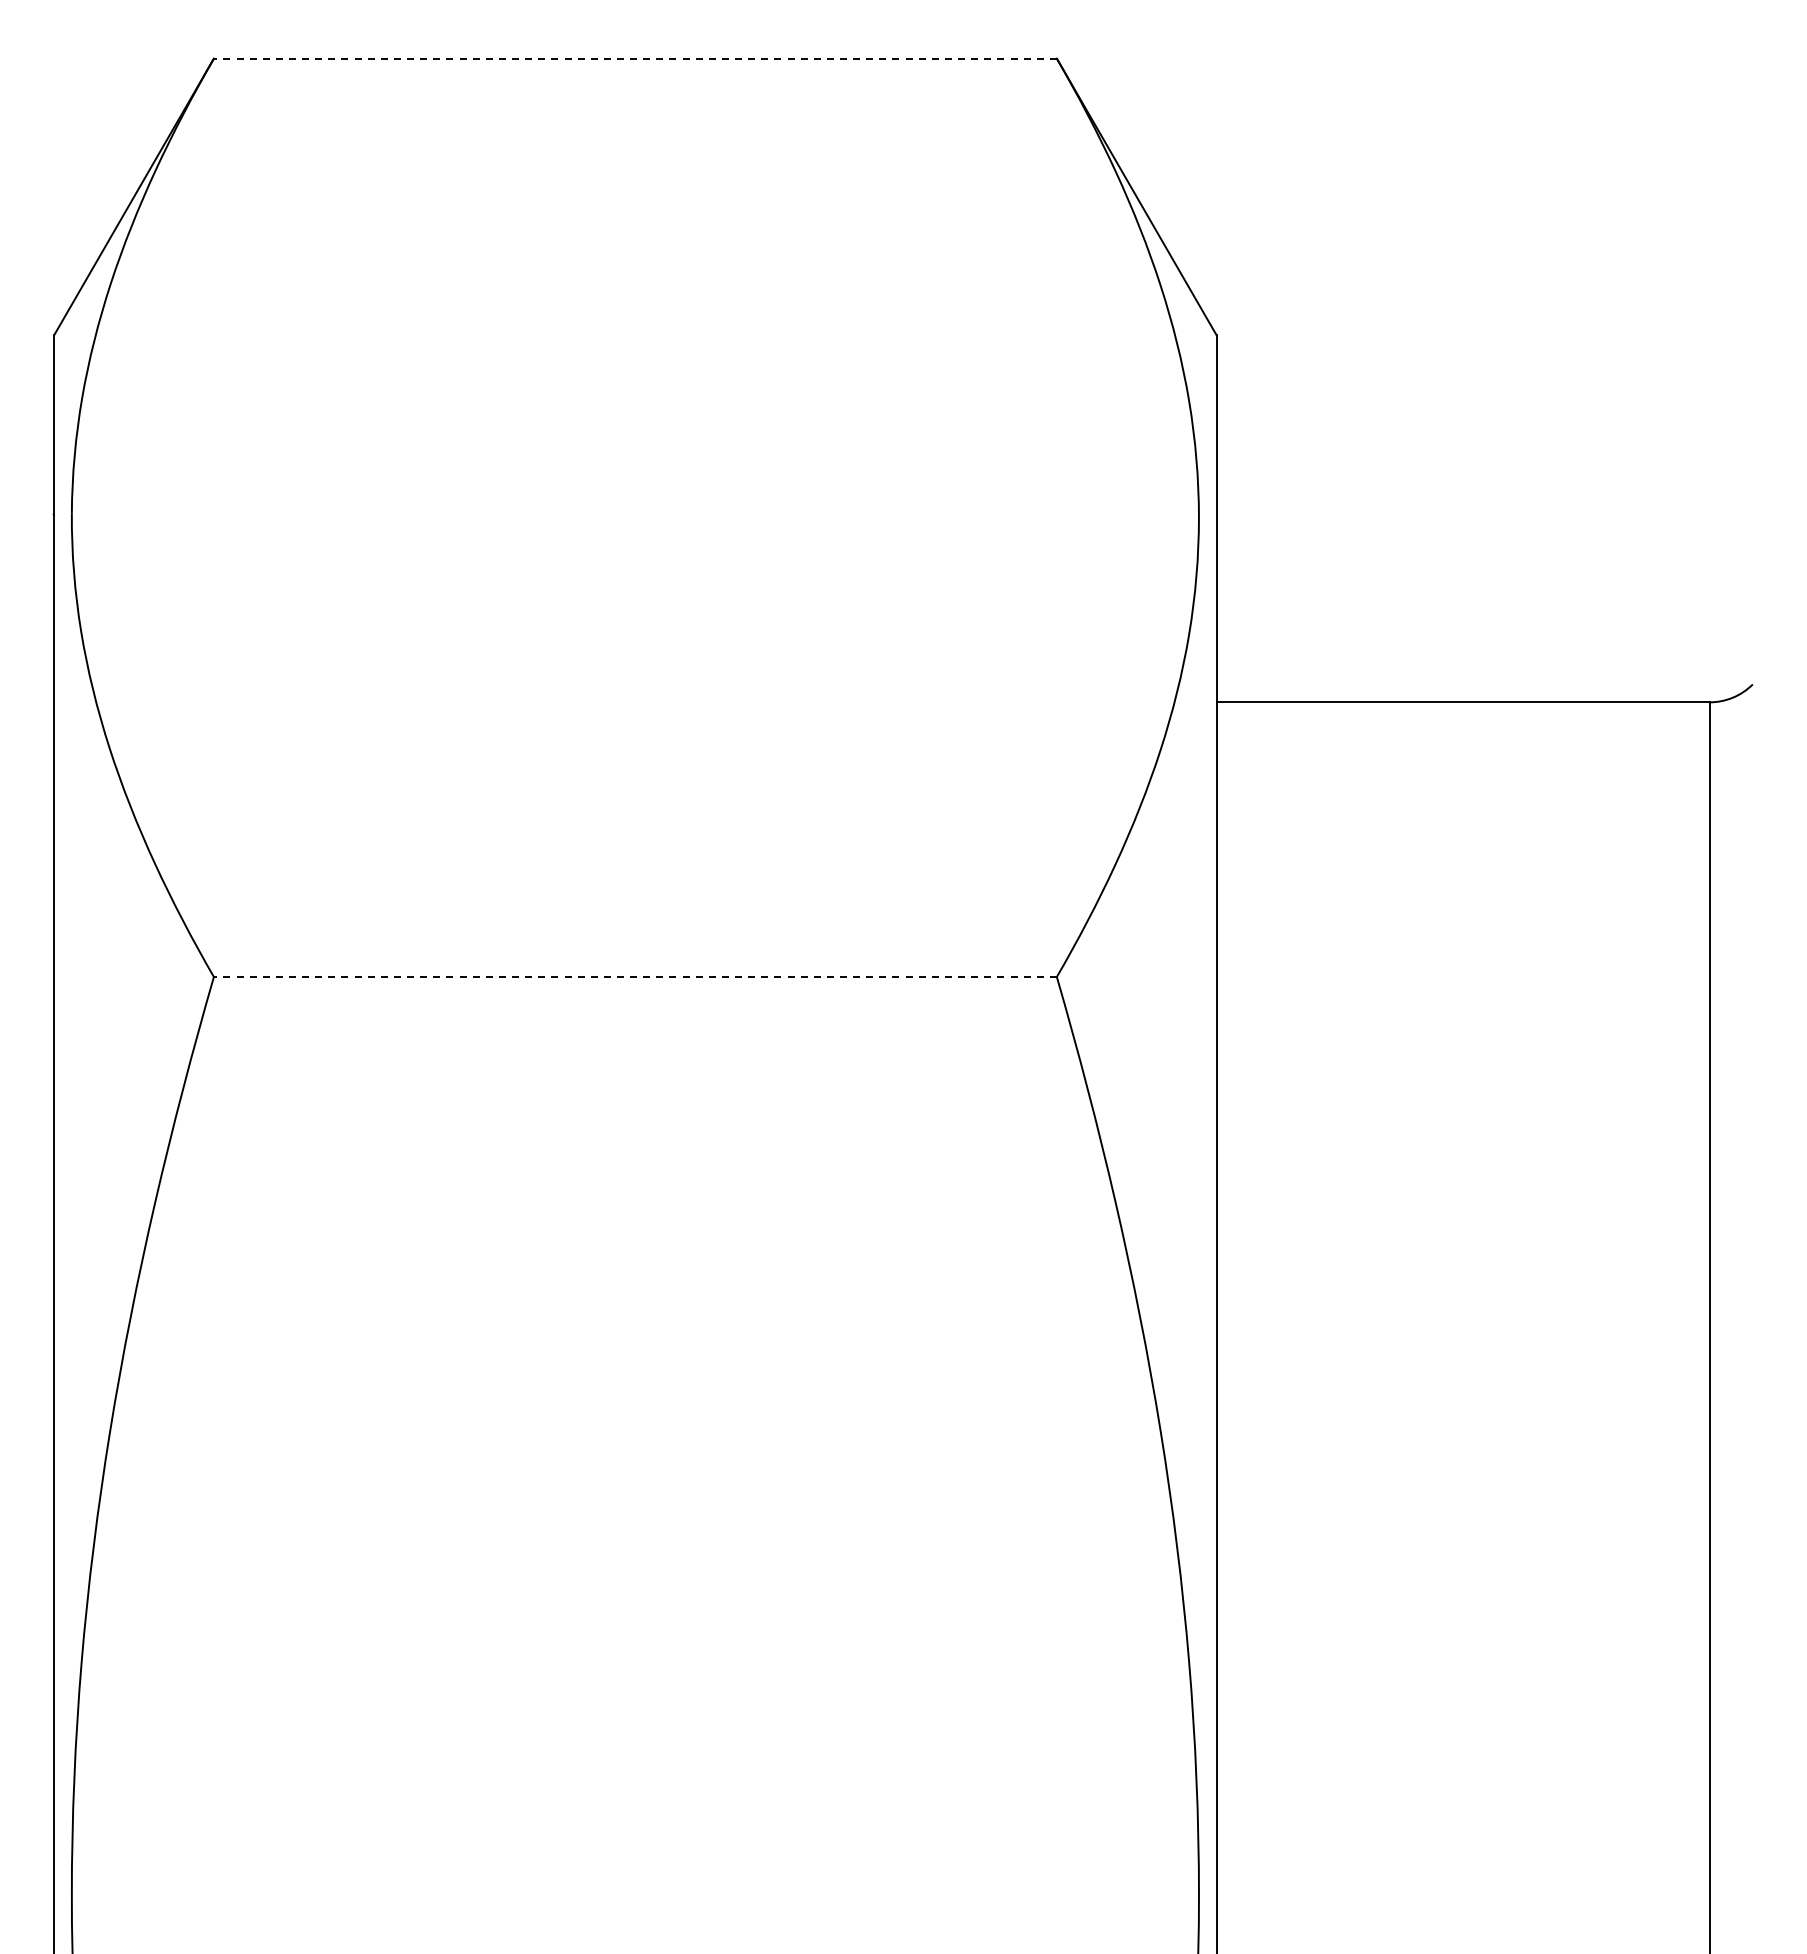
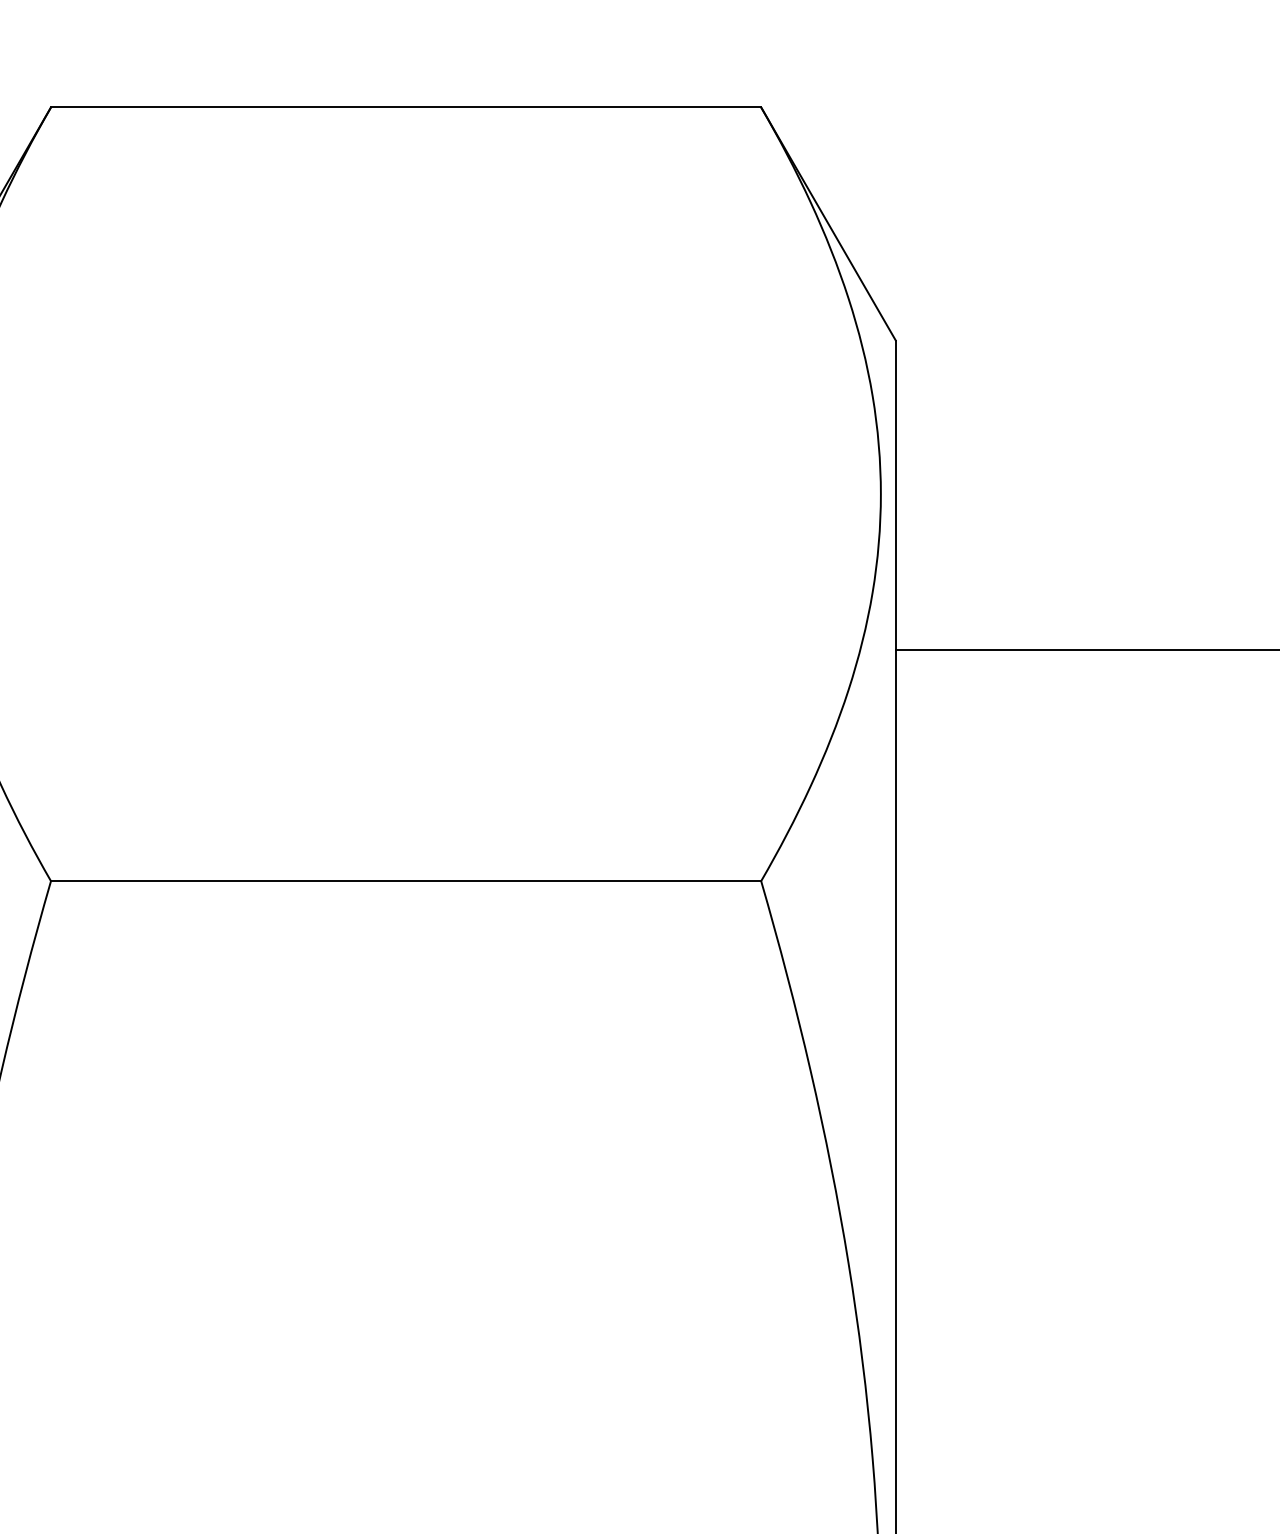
line: (634, 58) -> (405, 107), dashed -> solid
line: (634, 976) -> (405, 880), dashed -> solid

